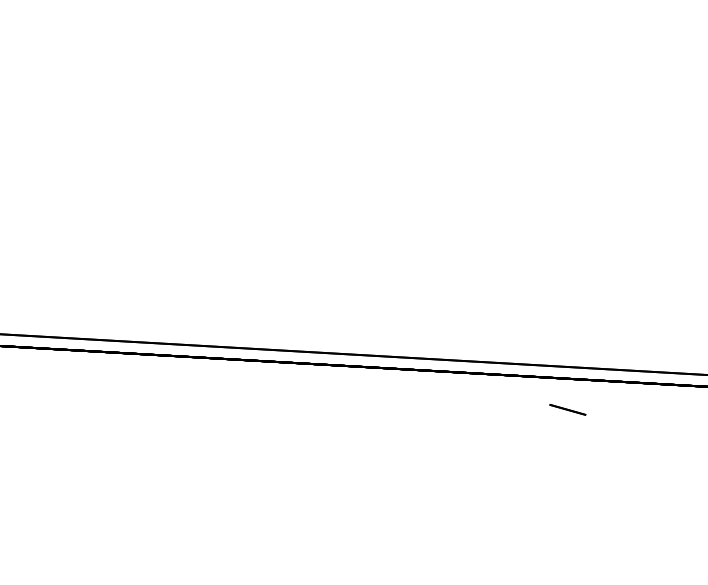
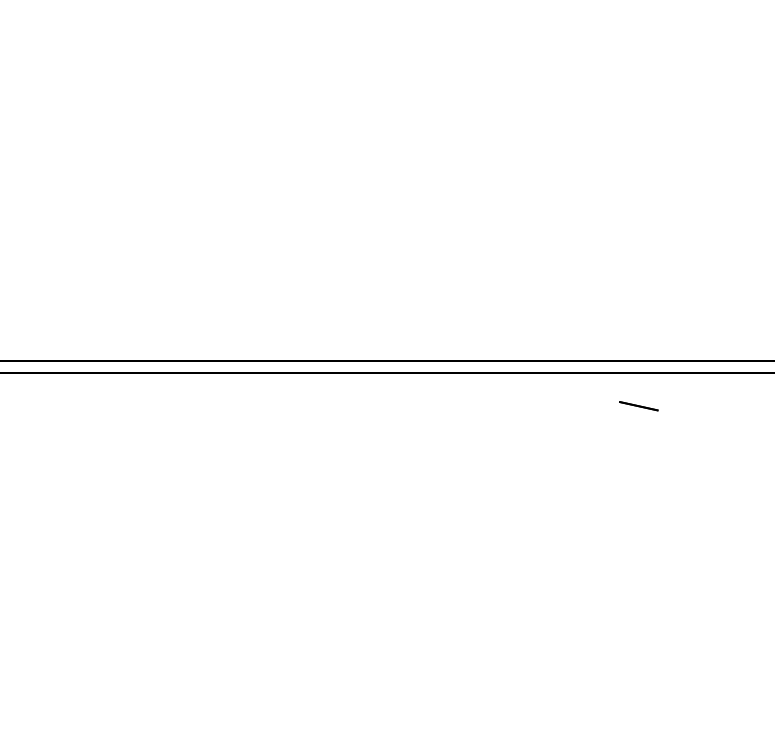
line: (567, 410) -> (638, 406), moved

